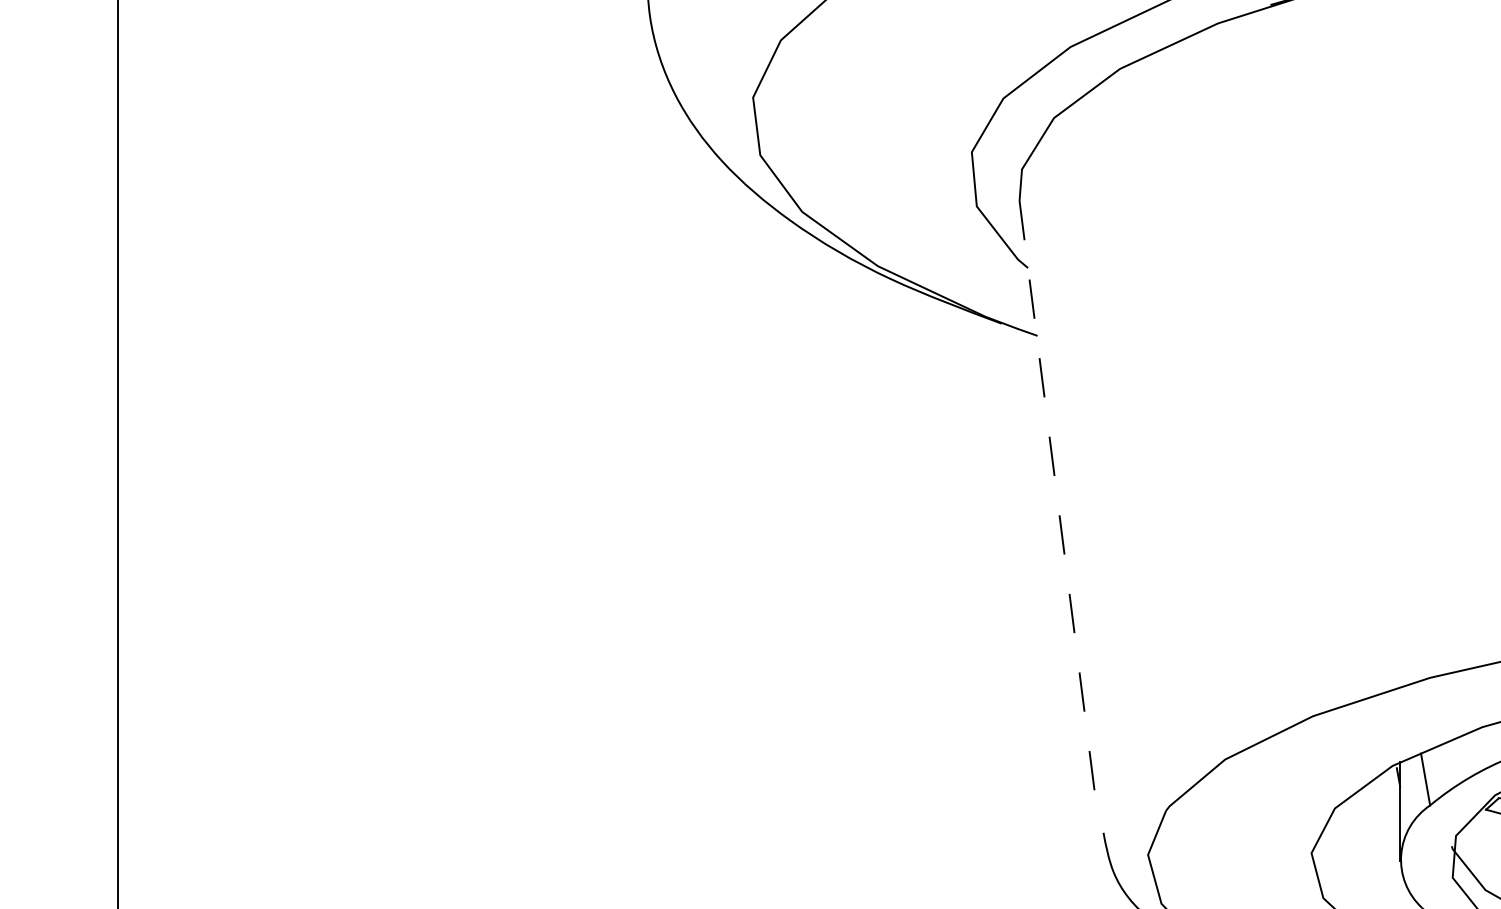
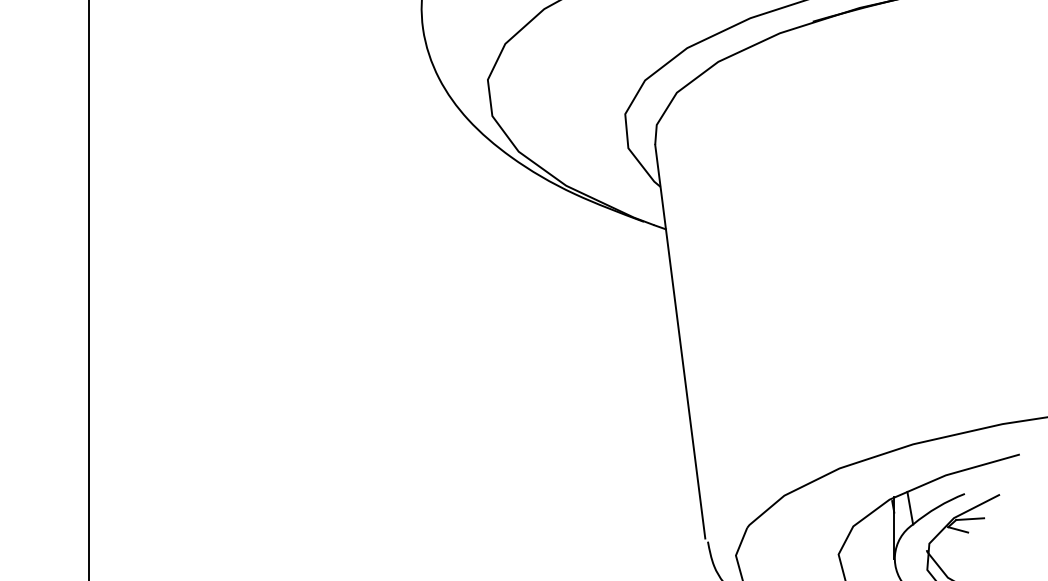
line: (1059, 515) -> (680, 342), dashed -> solid

